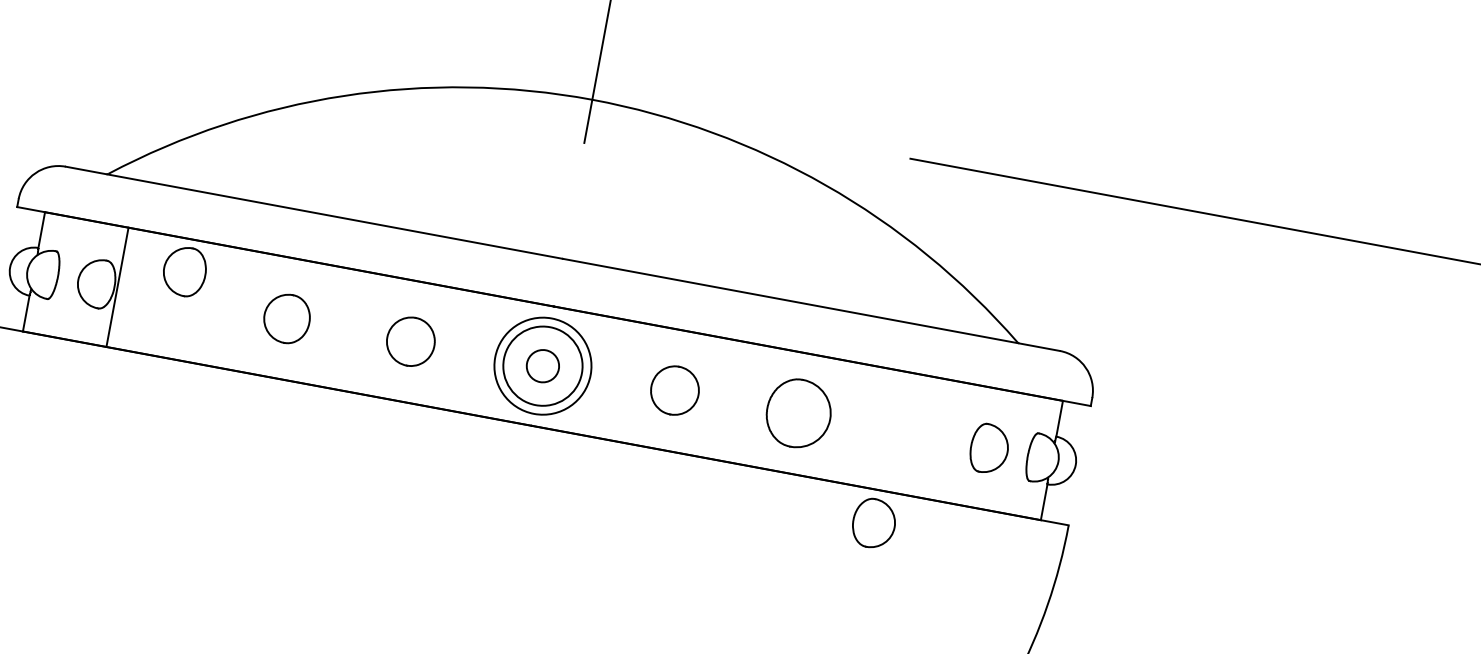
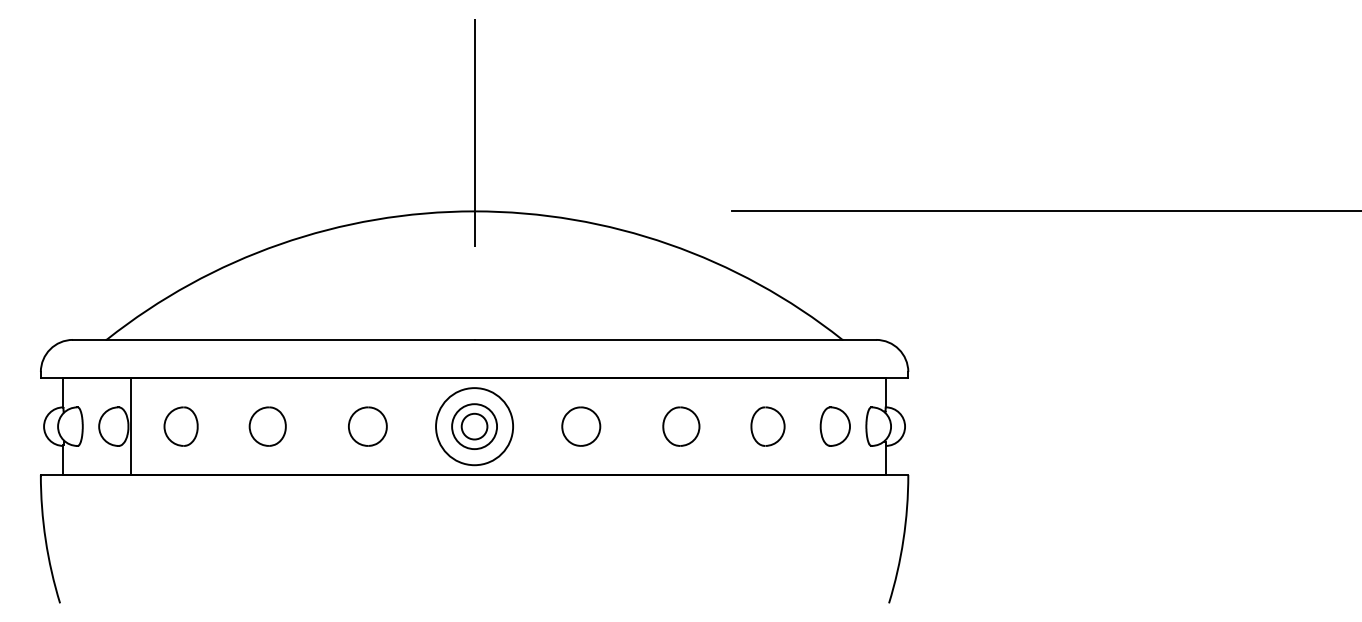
part: (184, 271) -> (180, 426), moved
circle: (542, 365) -> (474, 426), size x0.71
part: (799, 413) -> (681, 426), size x0.71
part: (873, 523) -> (767, 426), moved

